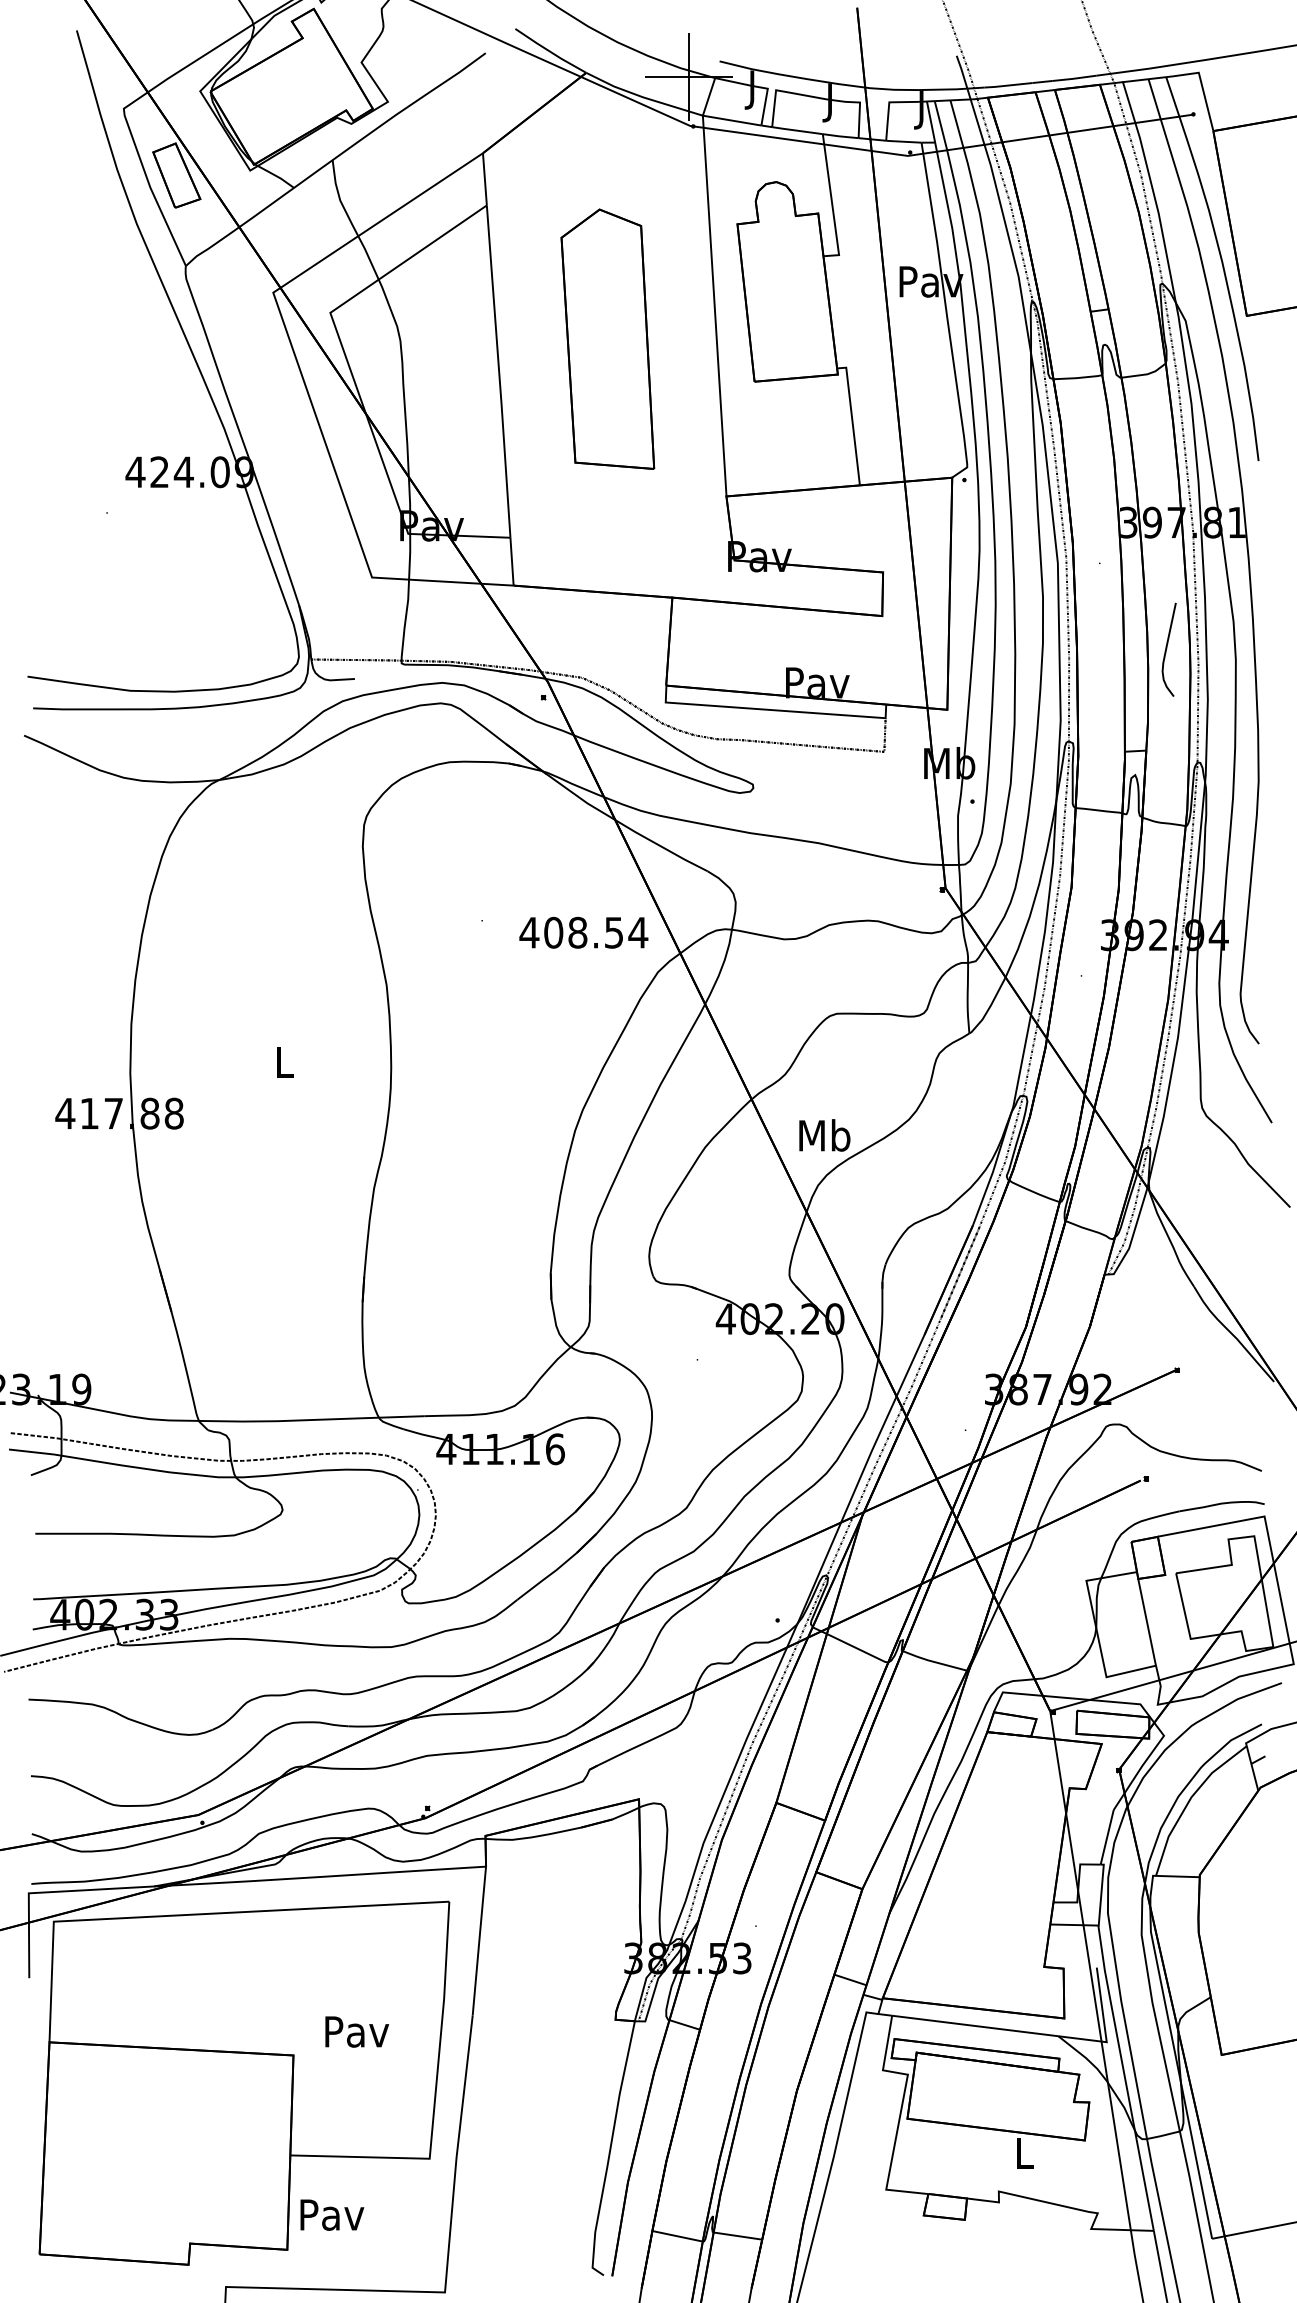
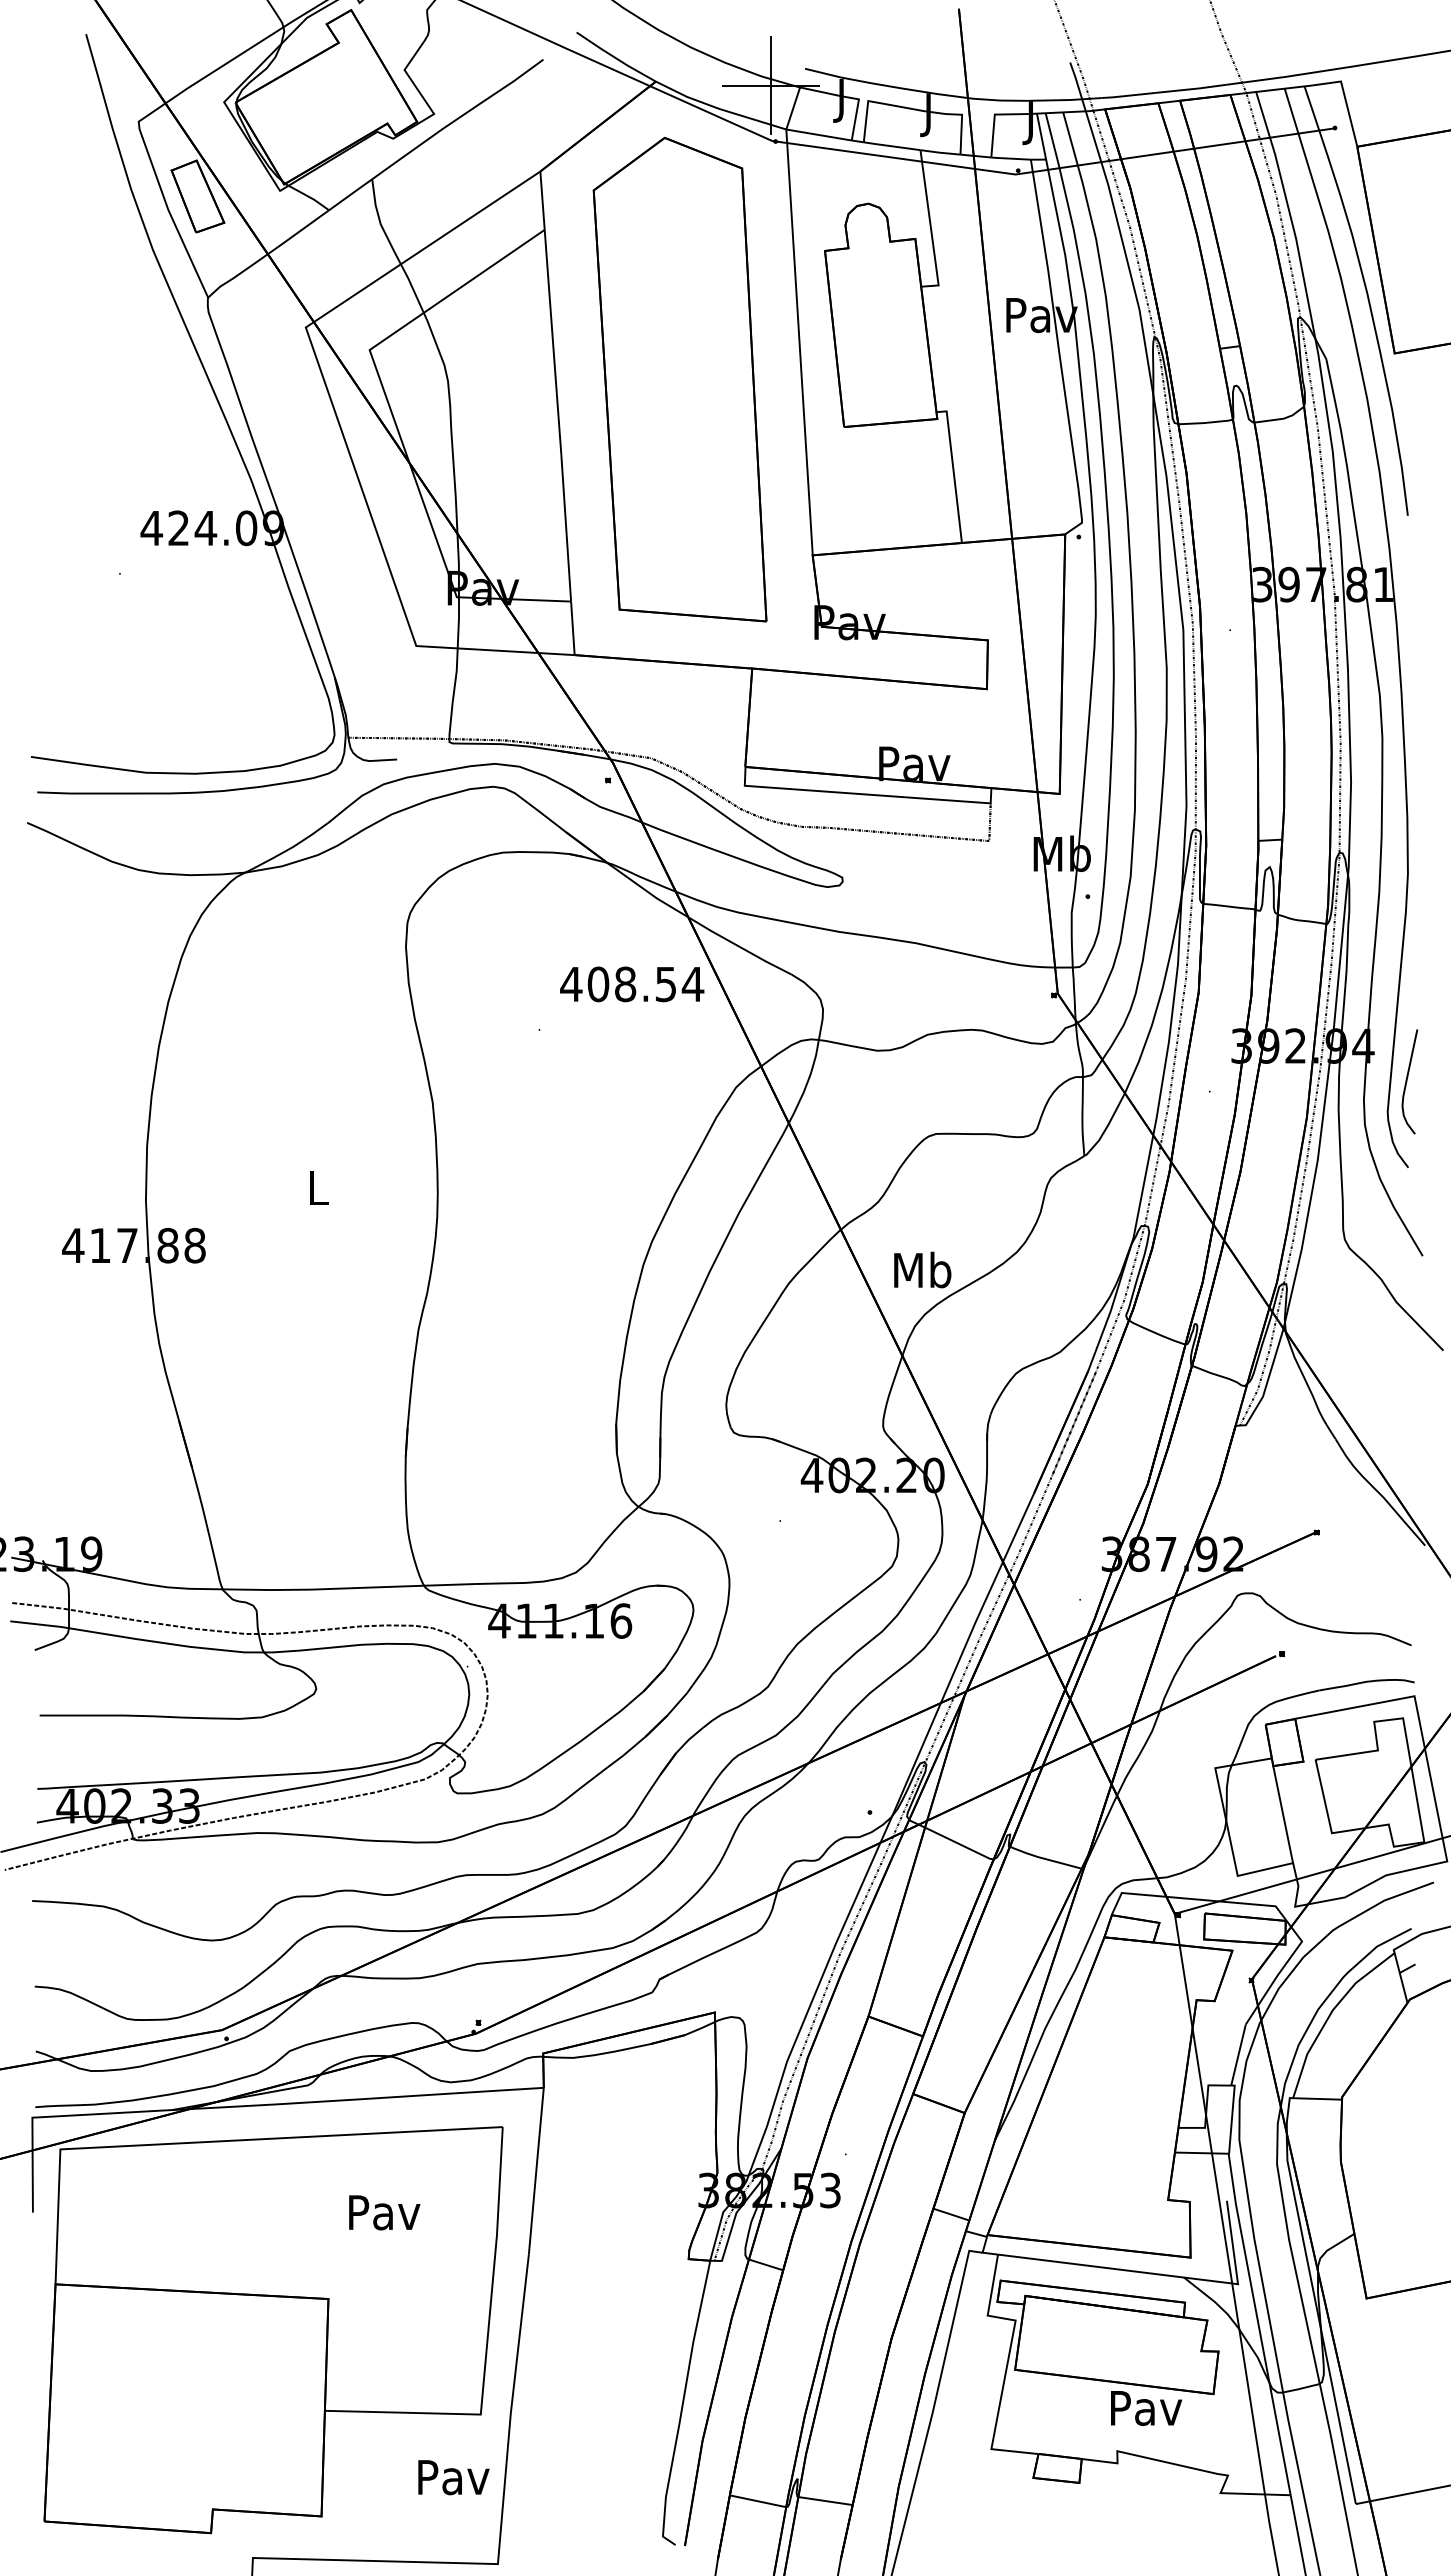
part: (607, 339) -> (679, 379), size x1.67
curve: (1167, 649) -> (1407, 1081), moved
text: (584, 932) -> (632, 984), moved
text: (357, 2031) -> (384, 2212), moved
text: (1024, 2153) -> (1146, 2408), L -> Pav
text: (331, 2215) -> (453, 2477), moved

